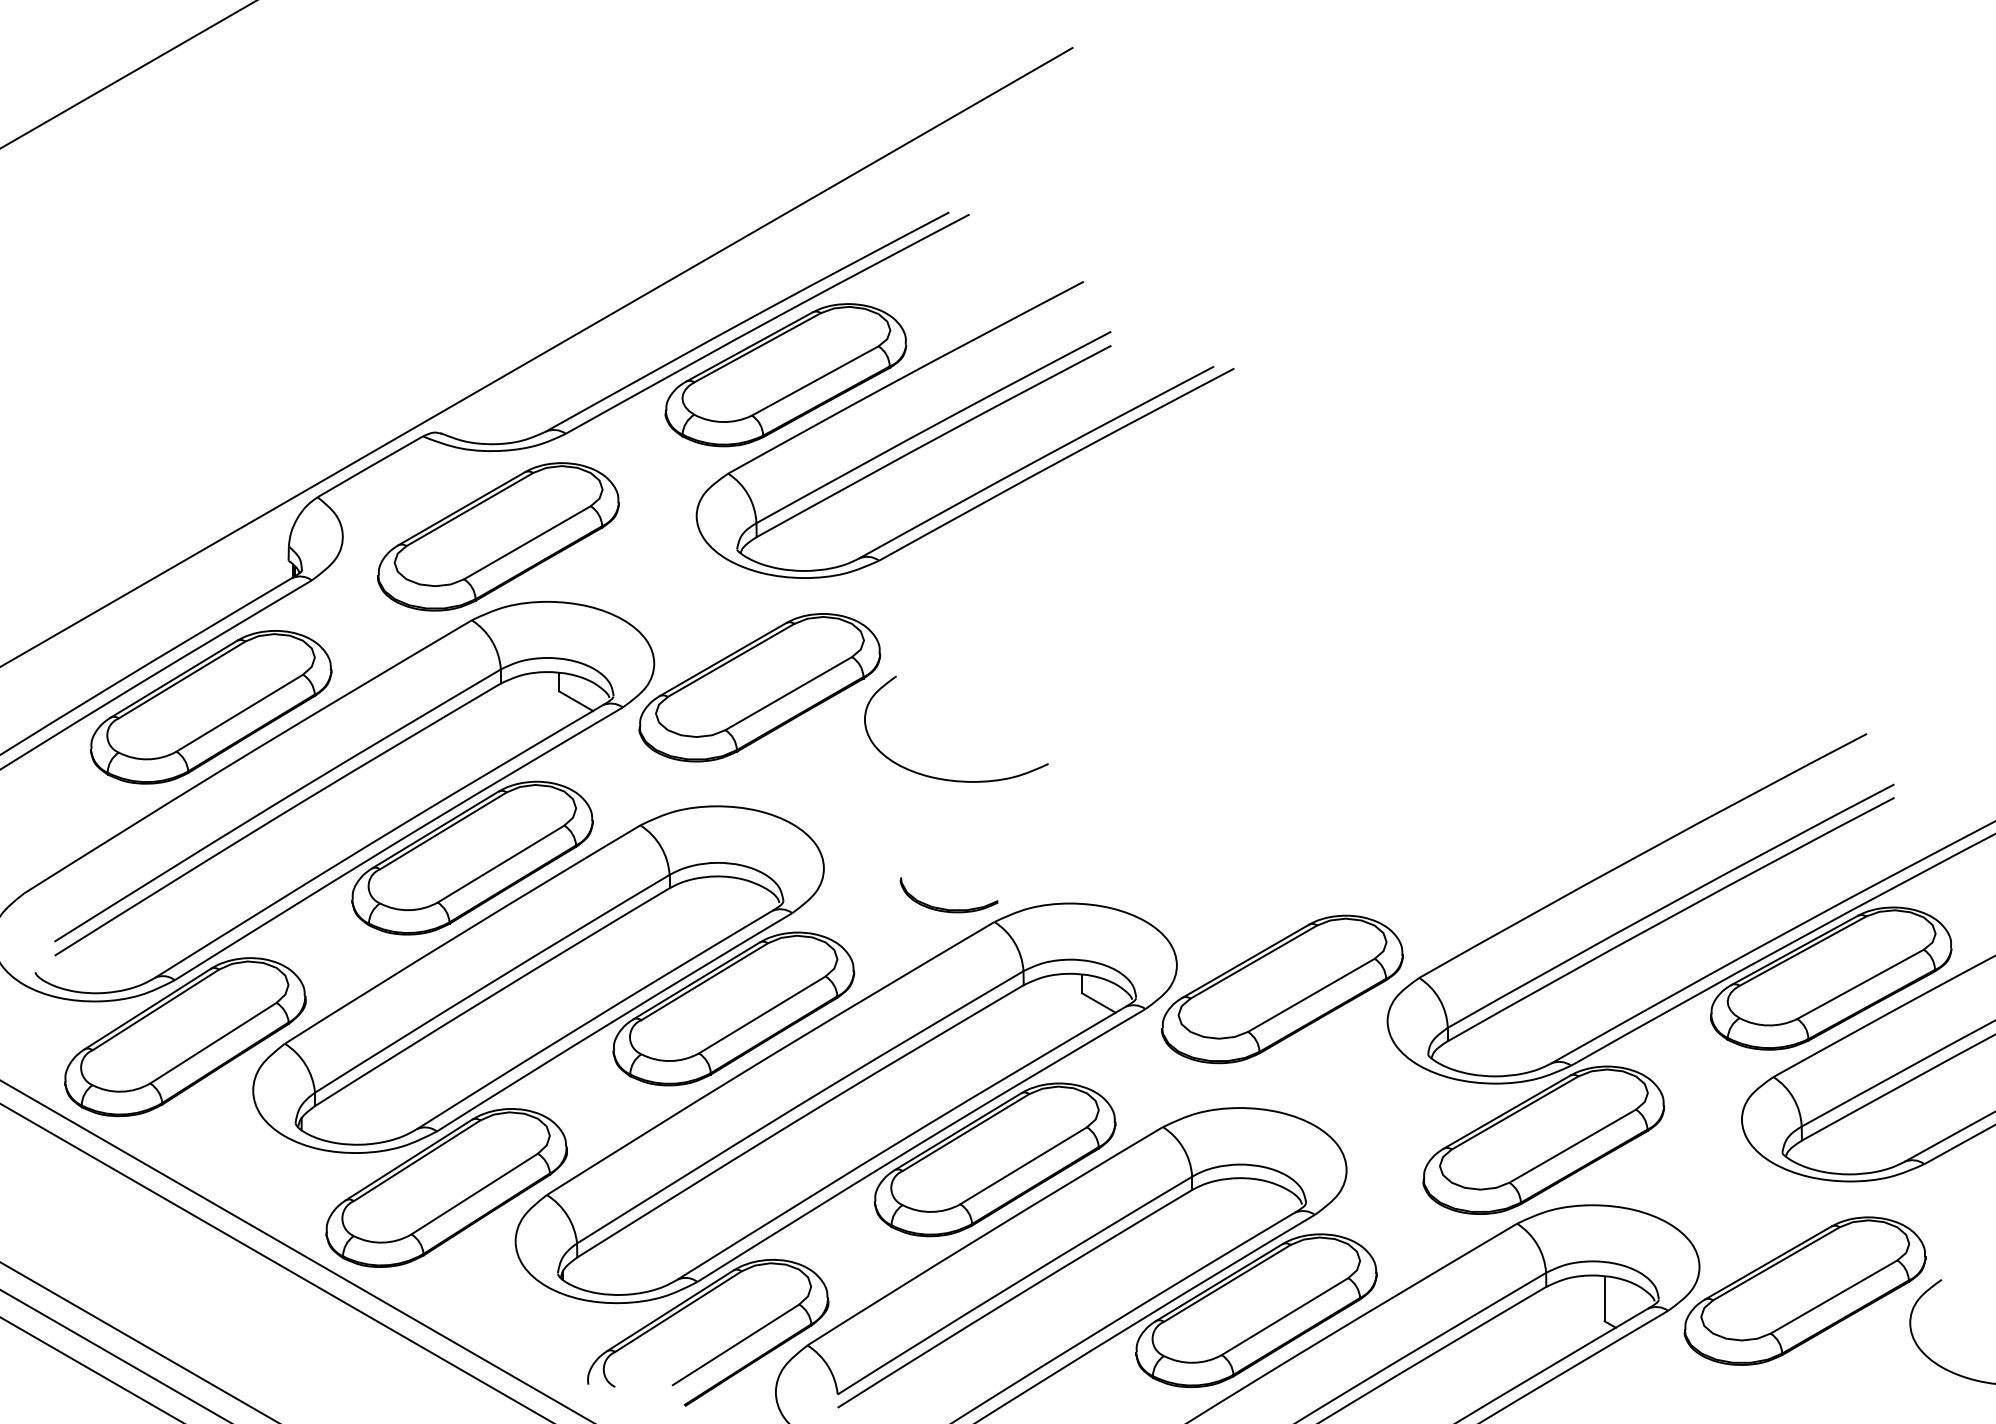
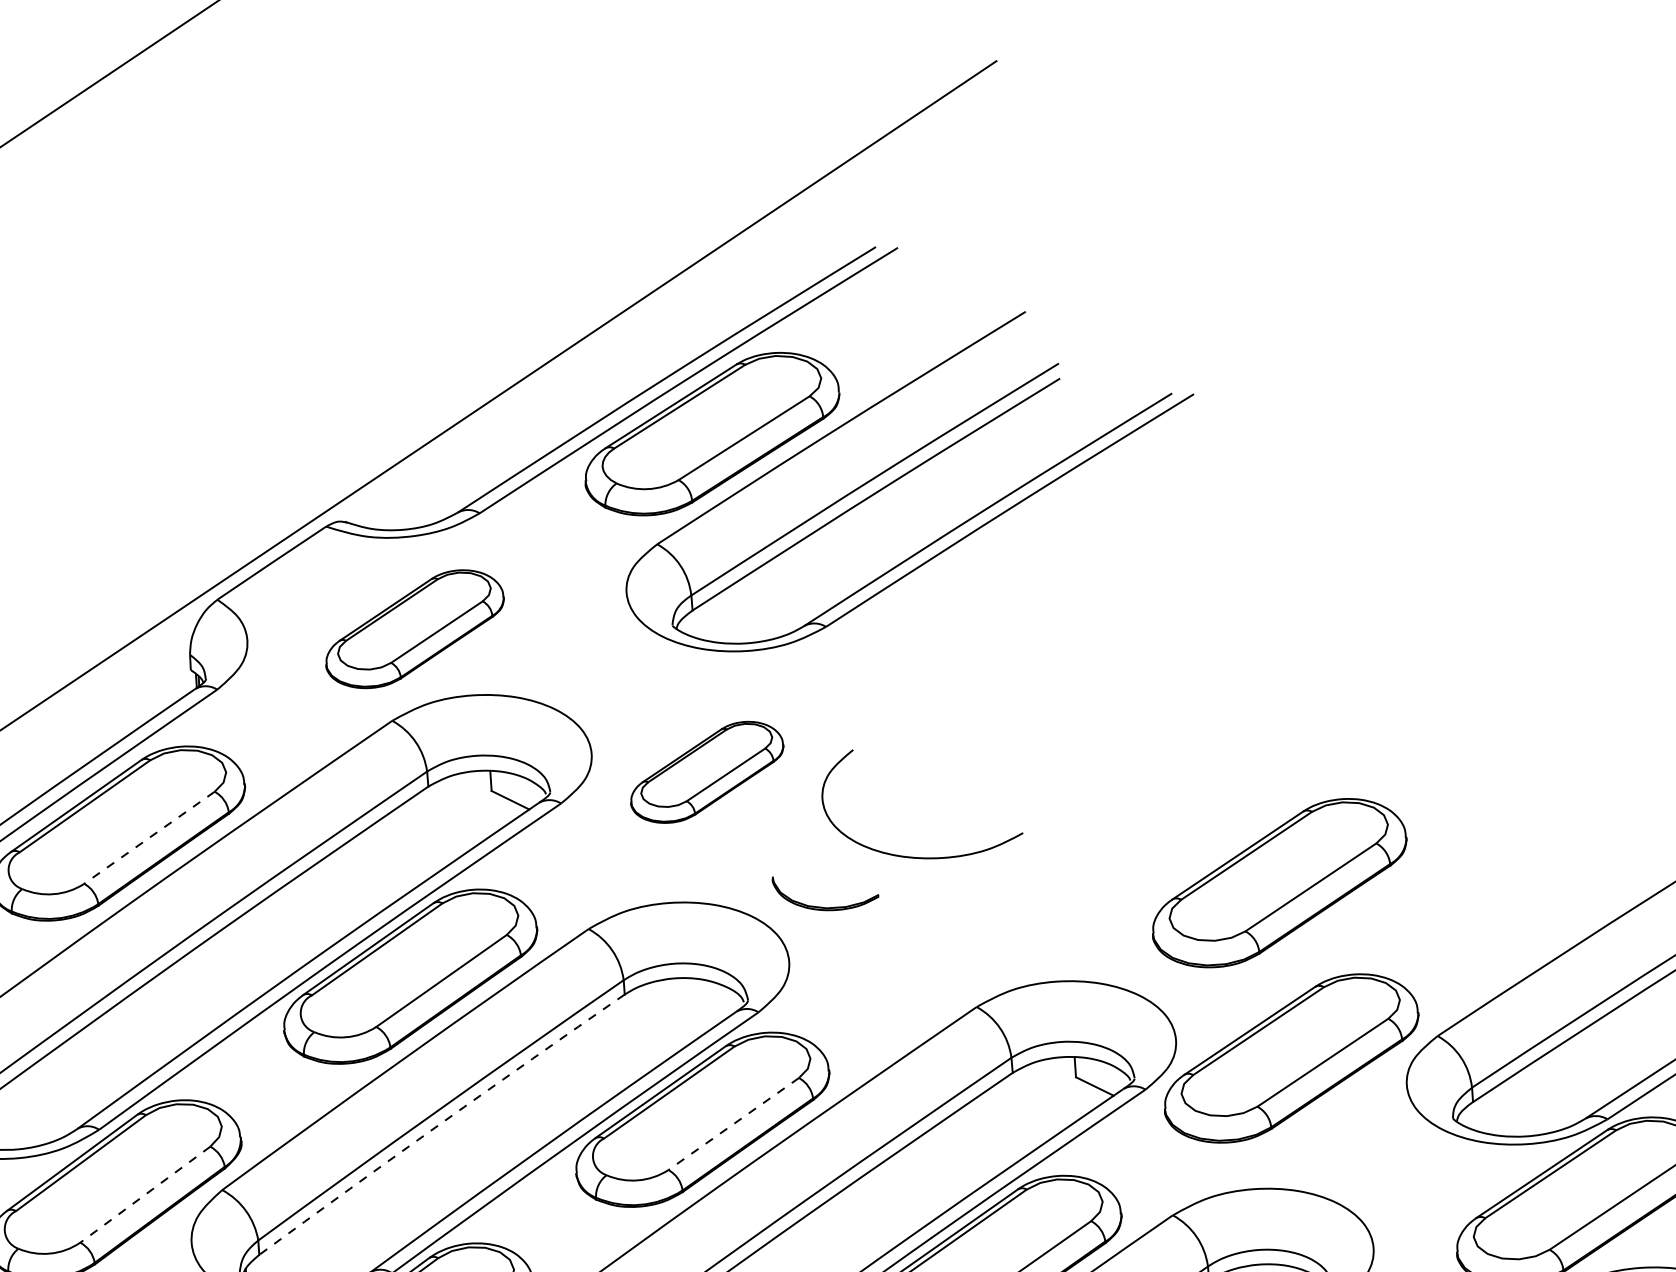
part: (498, 536) -> (414, 628), size x0.7
part: (759, 687) -> (706, 772), size x0.6
line: (239, 713) -> (149, 838), solid -> dashed
part: (1282, 826) -> (1279, 883), added
part: (946, 908) -> (823, 906), moved
arc: (491, 995) -> (440, 1122), solid -> dashed
line: (761, 1015) -> (732, 1124), solid -> dashed
line: (213, 1043) -> (145, 1195), solid -> dashed

